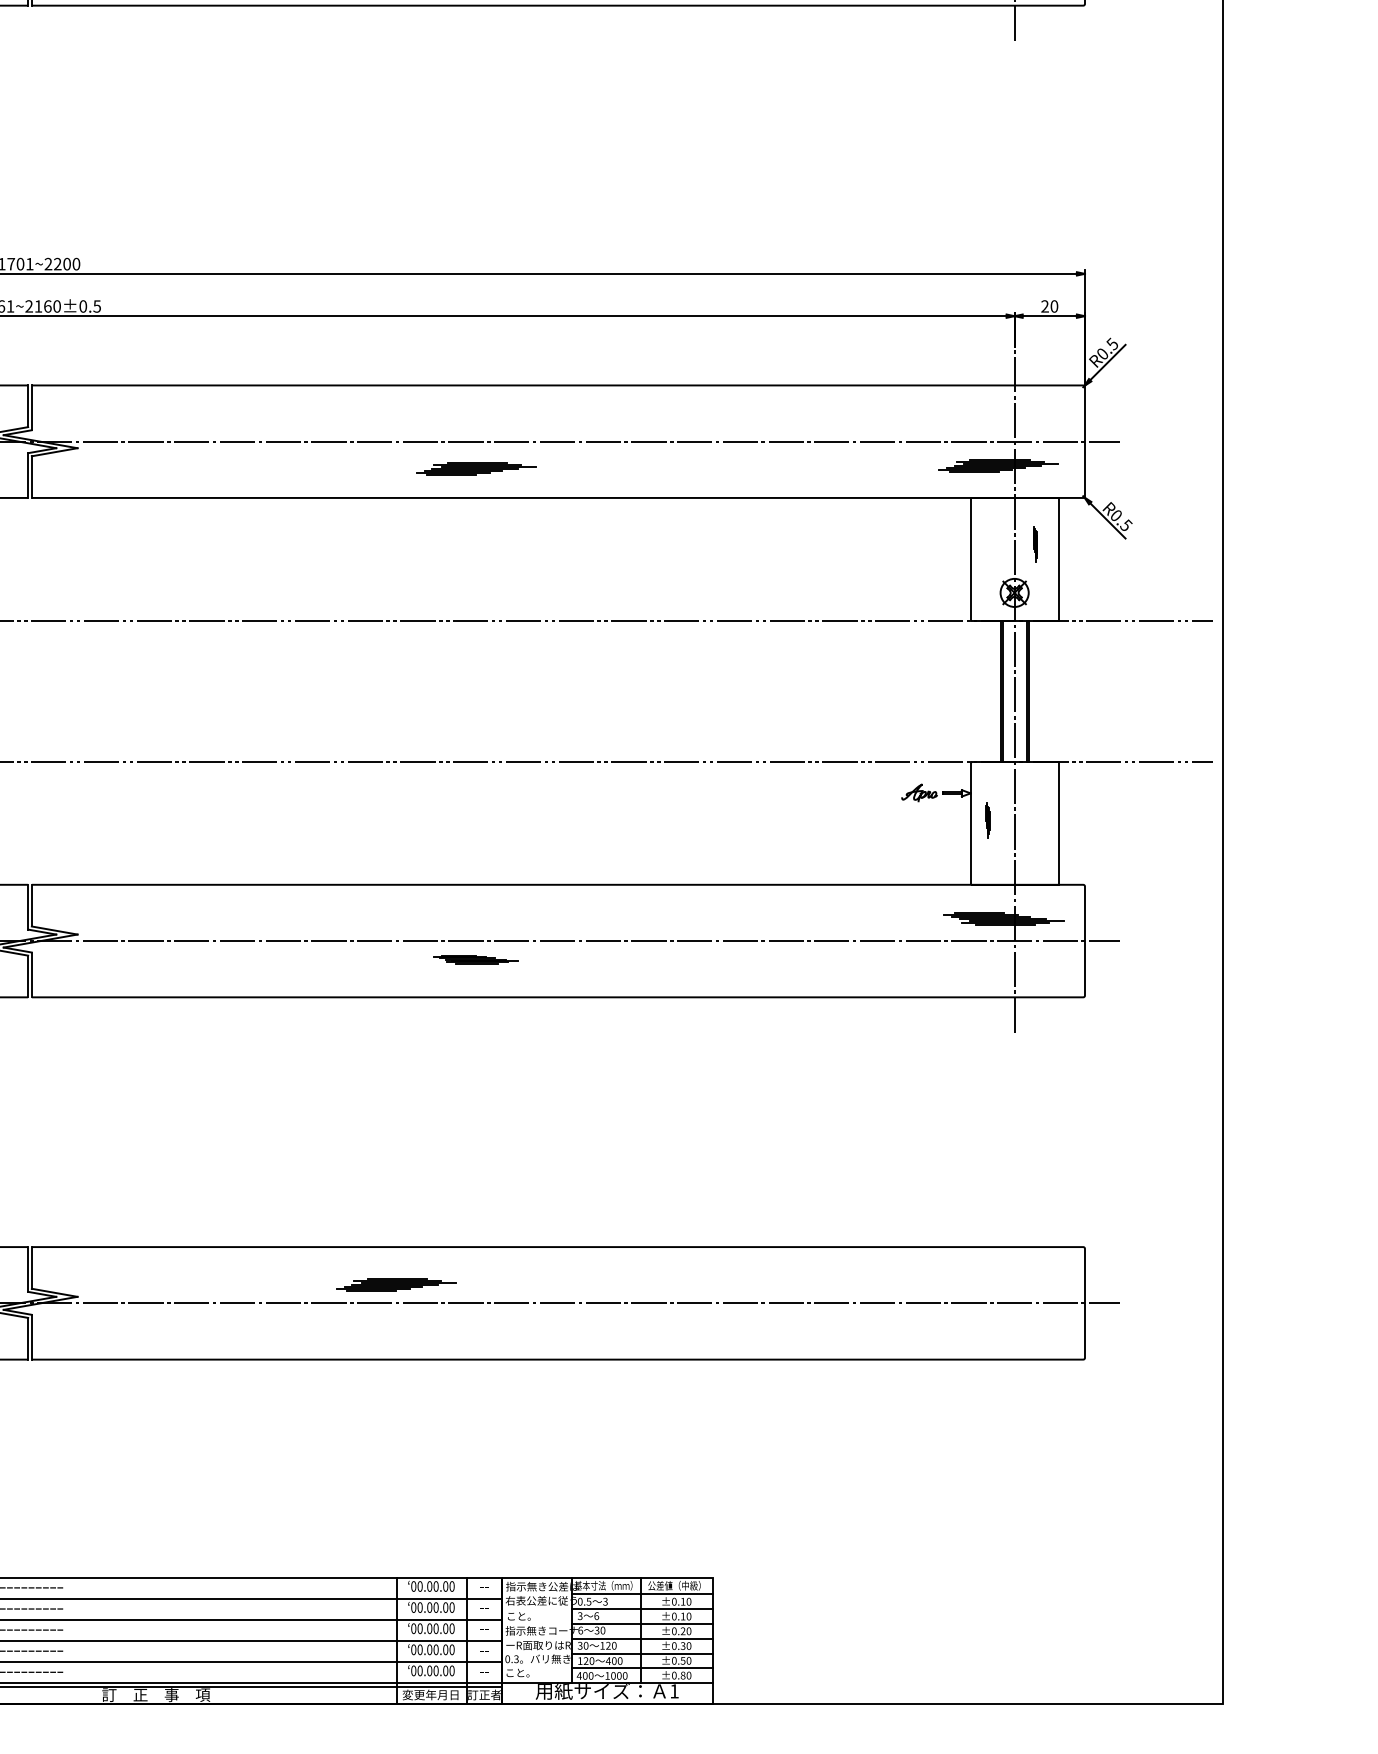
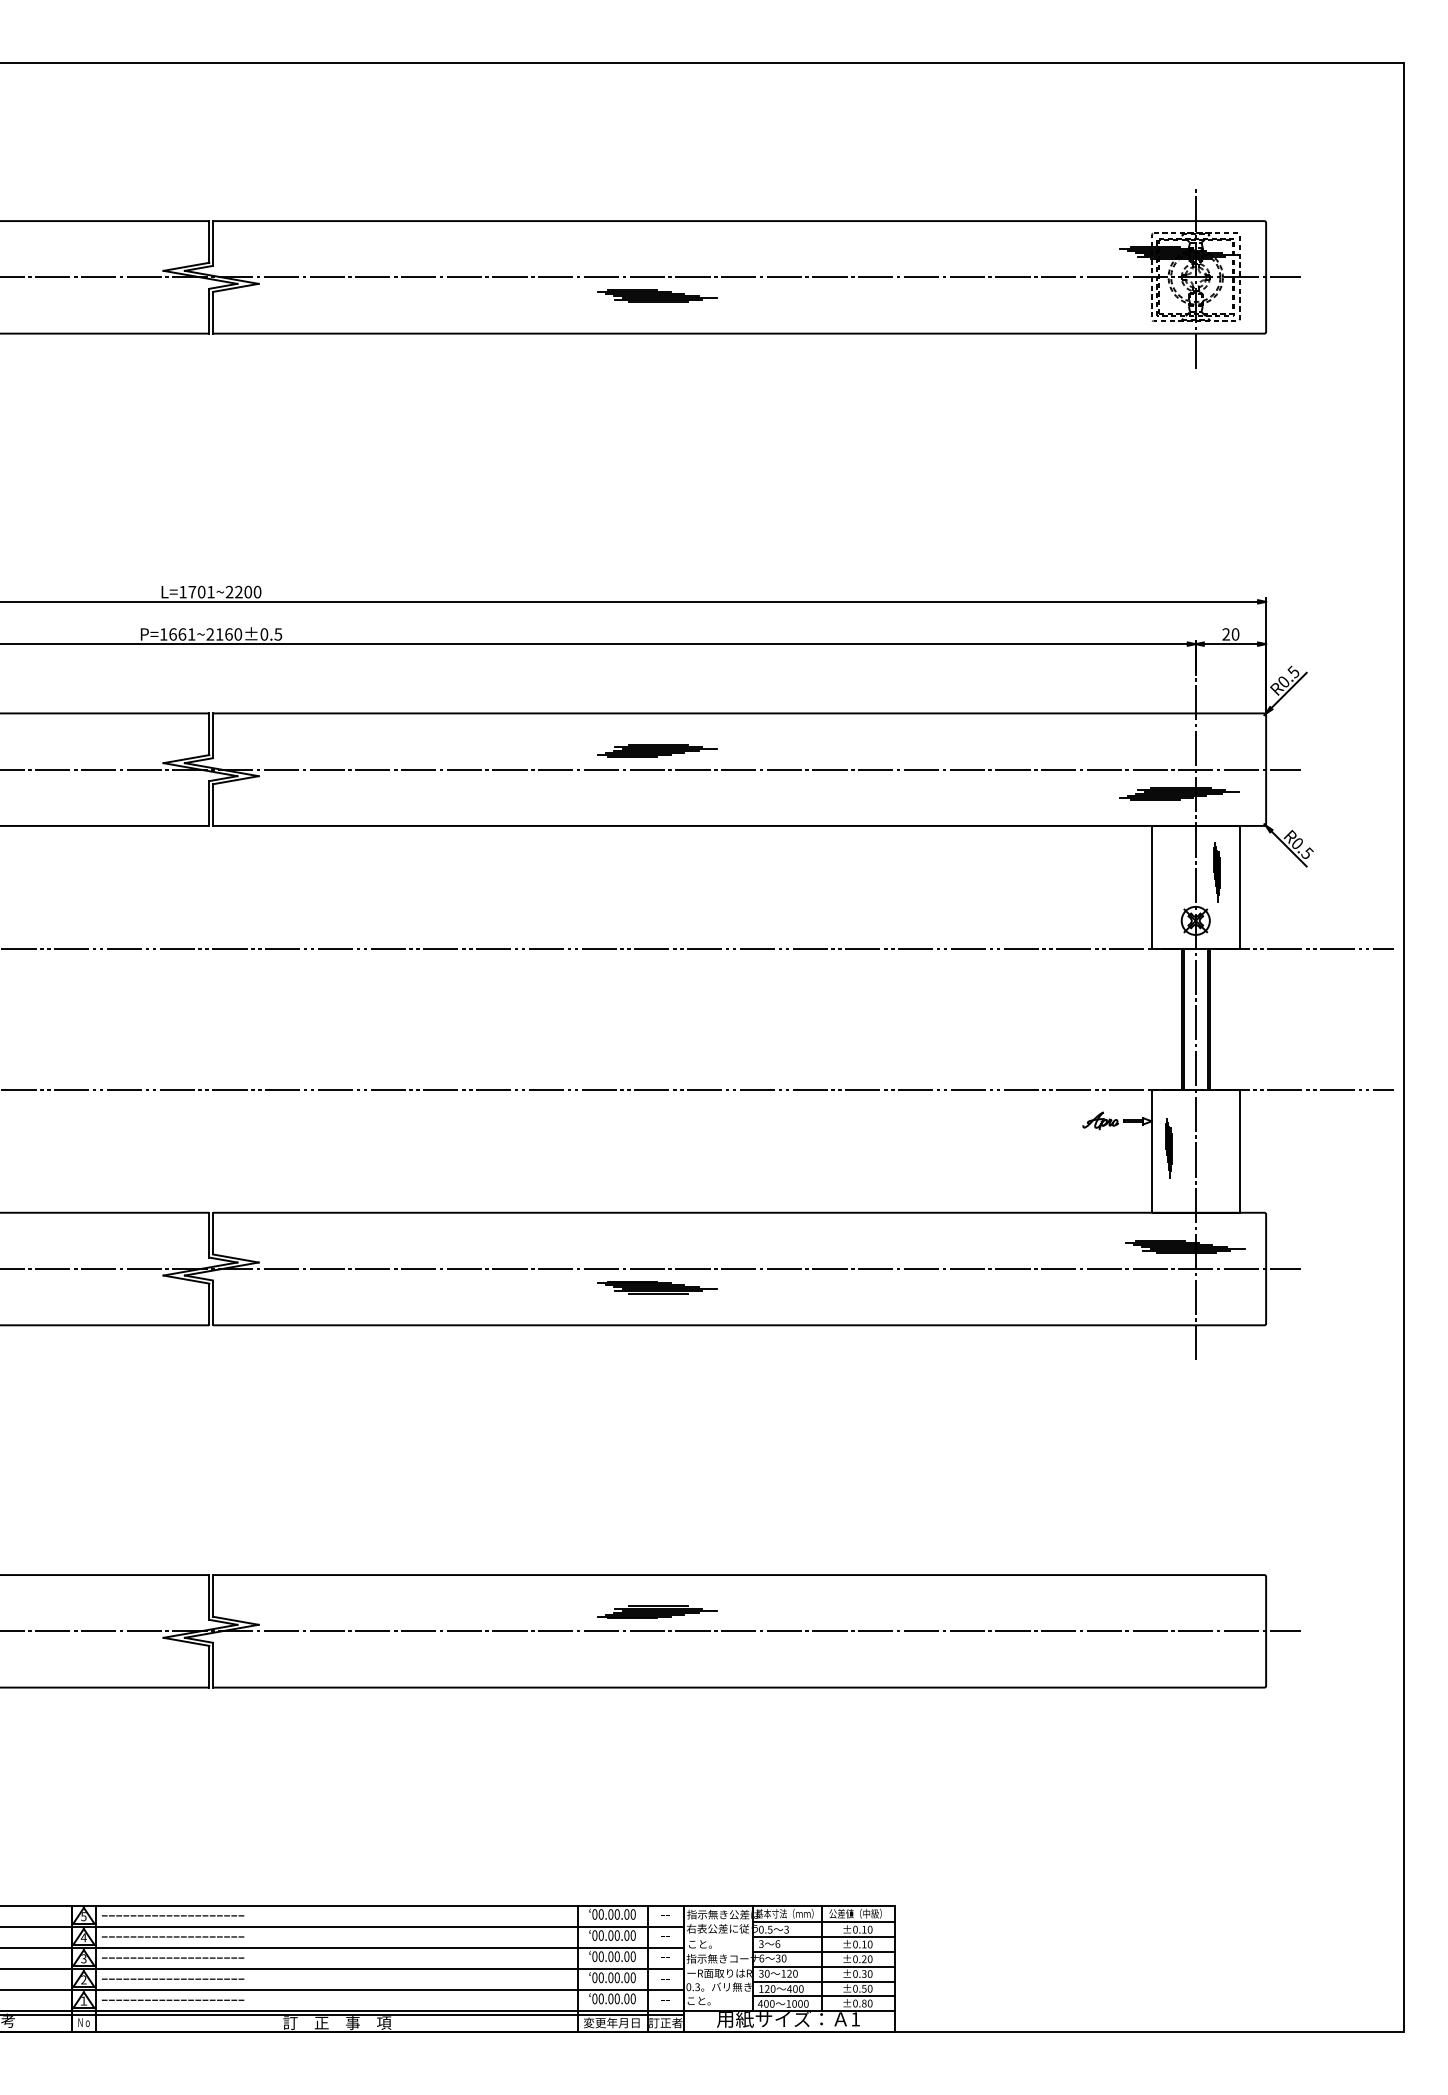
part: (476, 468) -> (657, 750), moved
part: (1035, 544) -> (1216, 872), size x1.67
part: (987, 820) -> (1168, 1148), size x1.67
part: (476, 959) -> (657, 1287), size x1.43
part: (396, 1283) -> (657, 1611), moved

